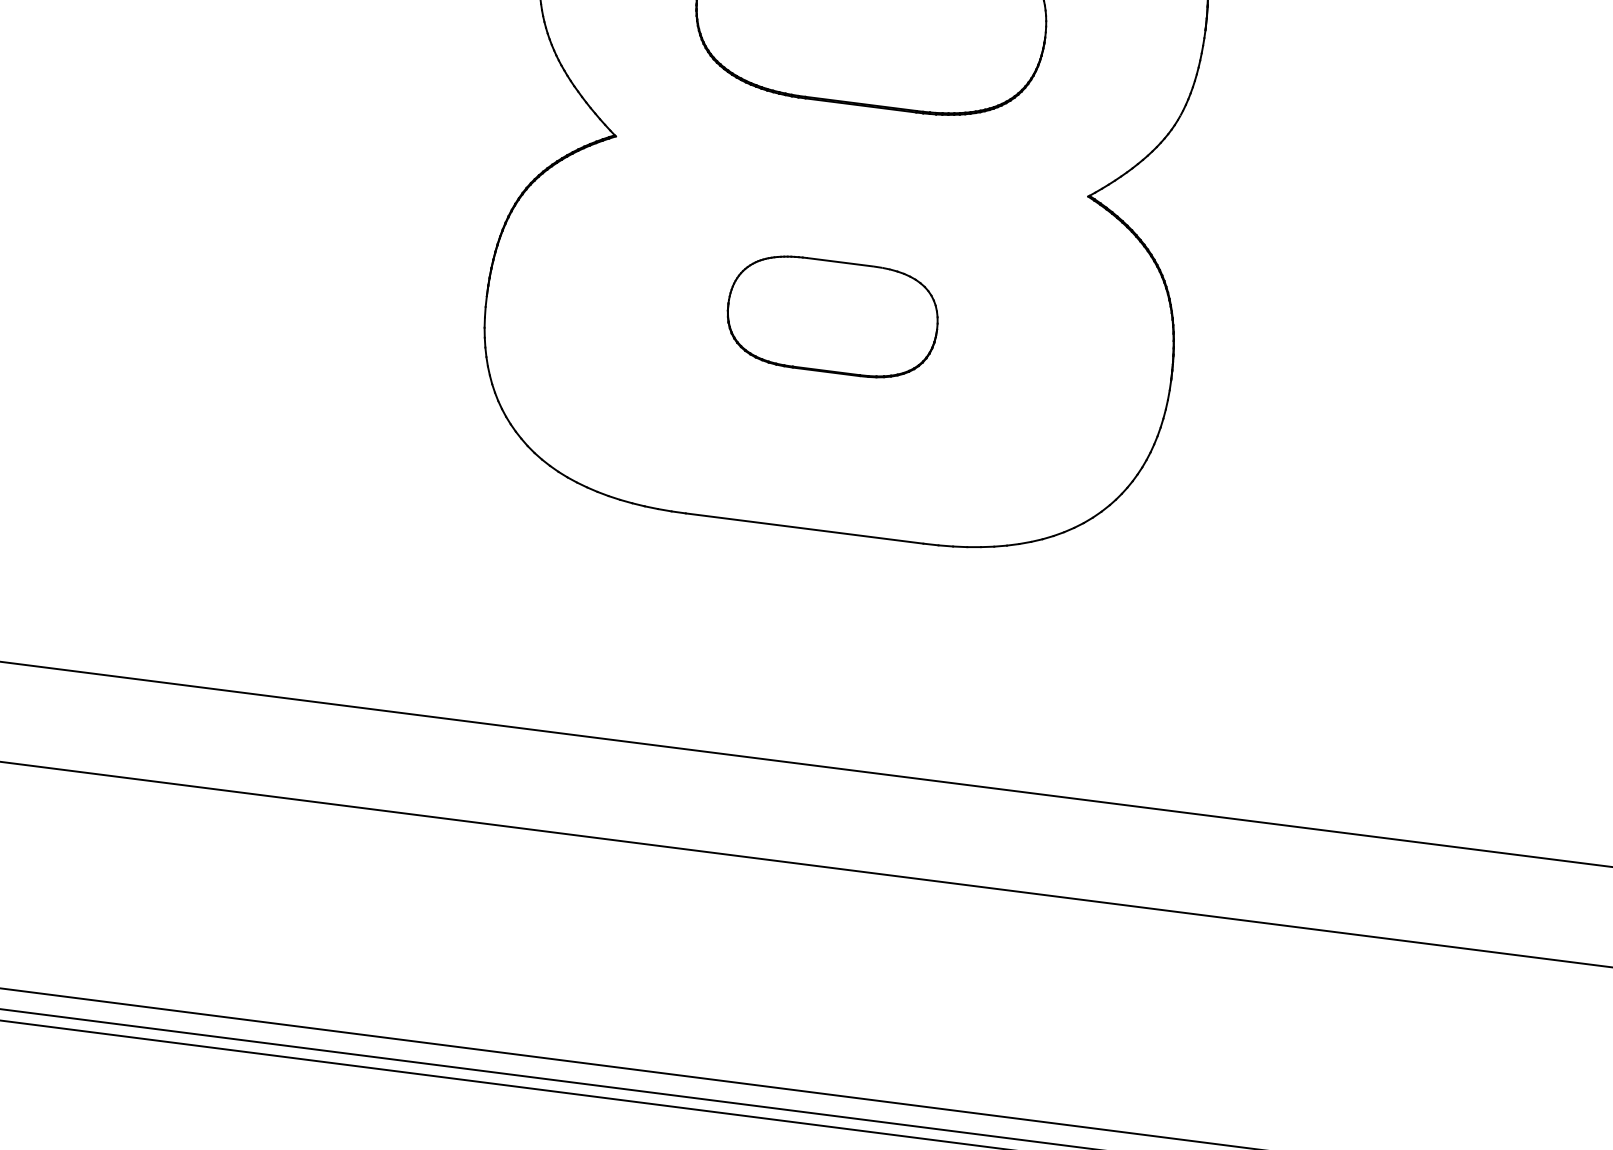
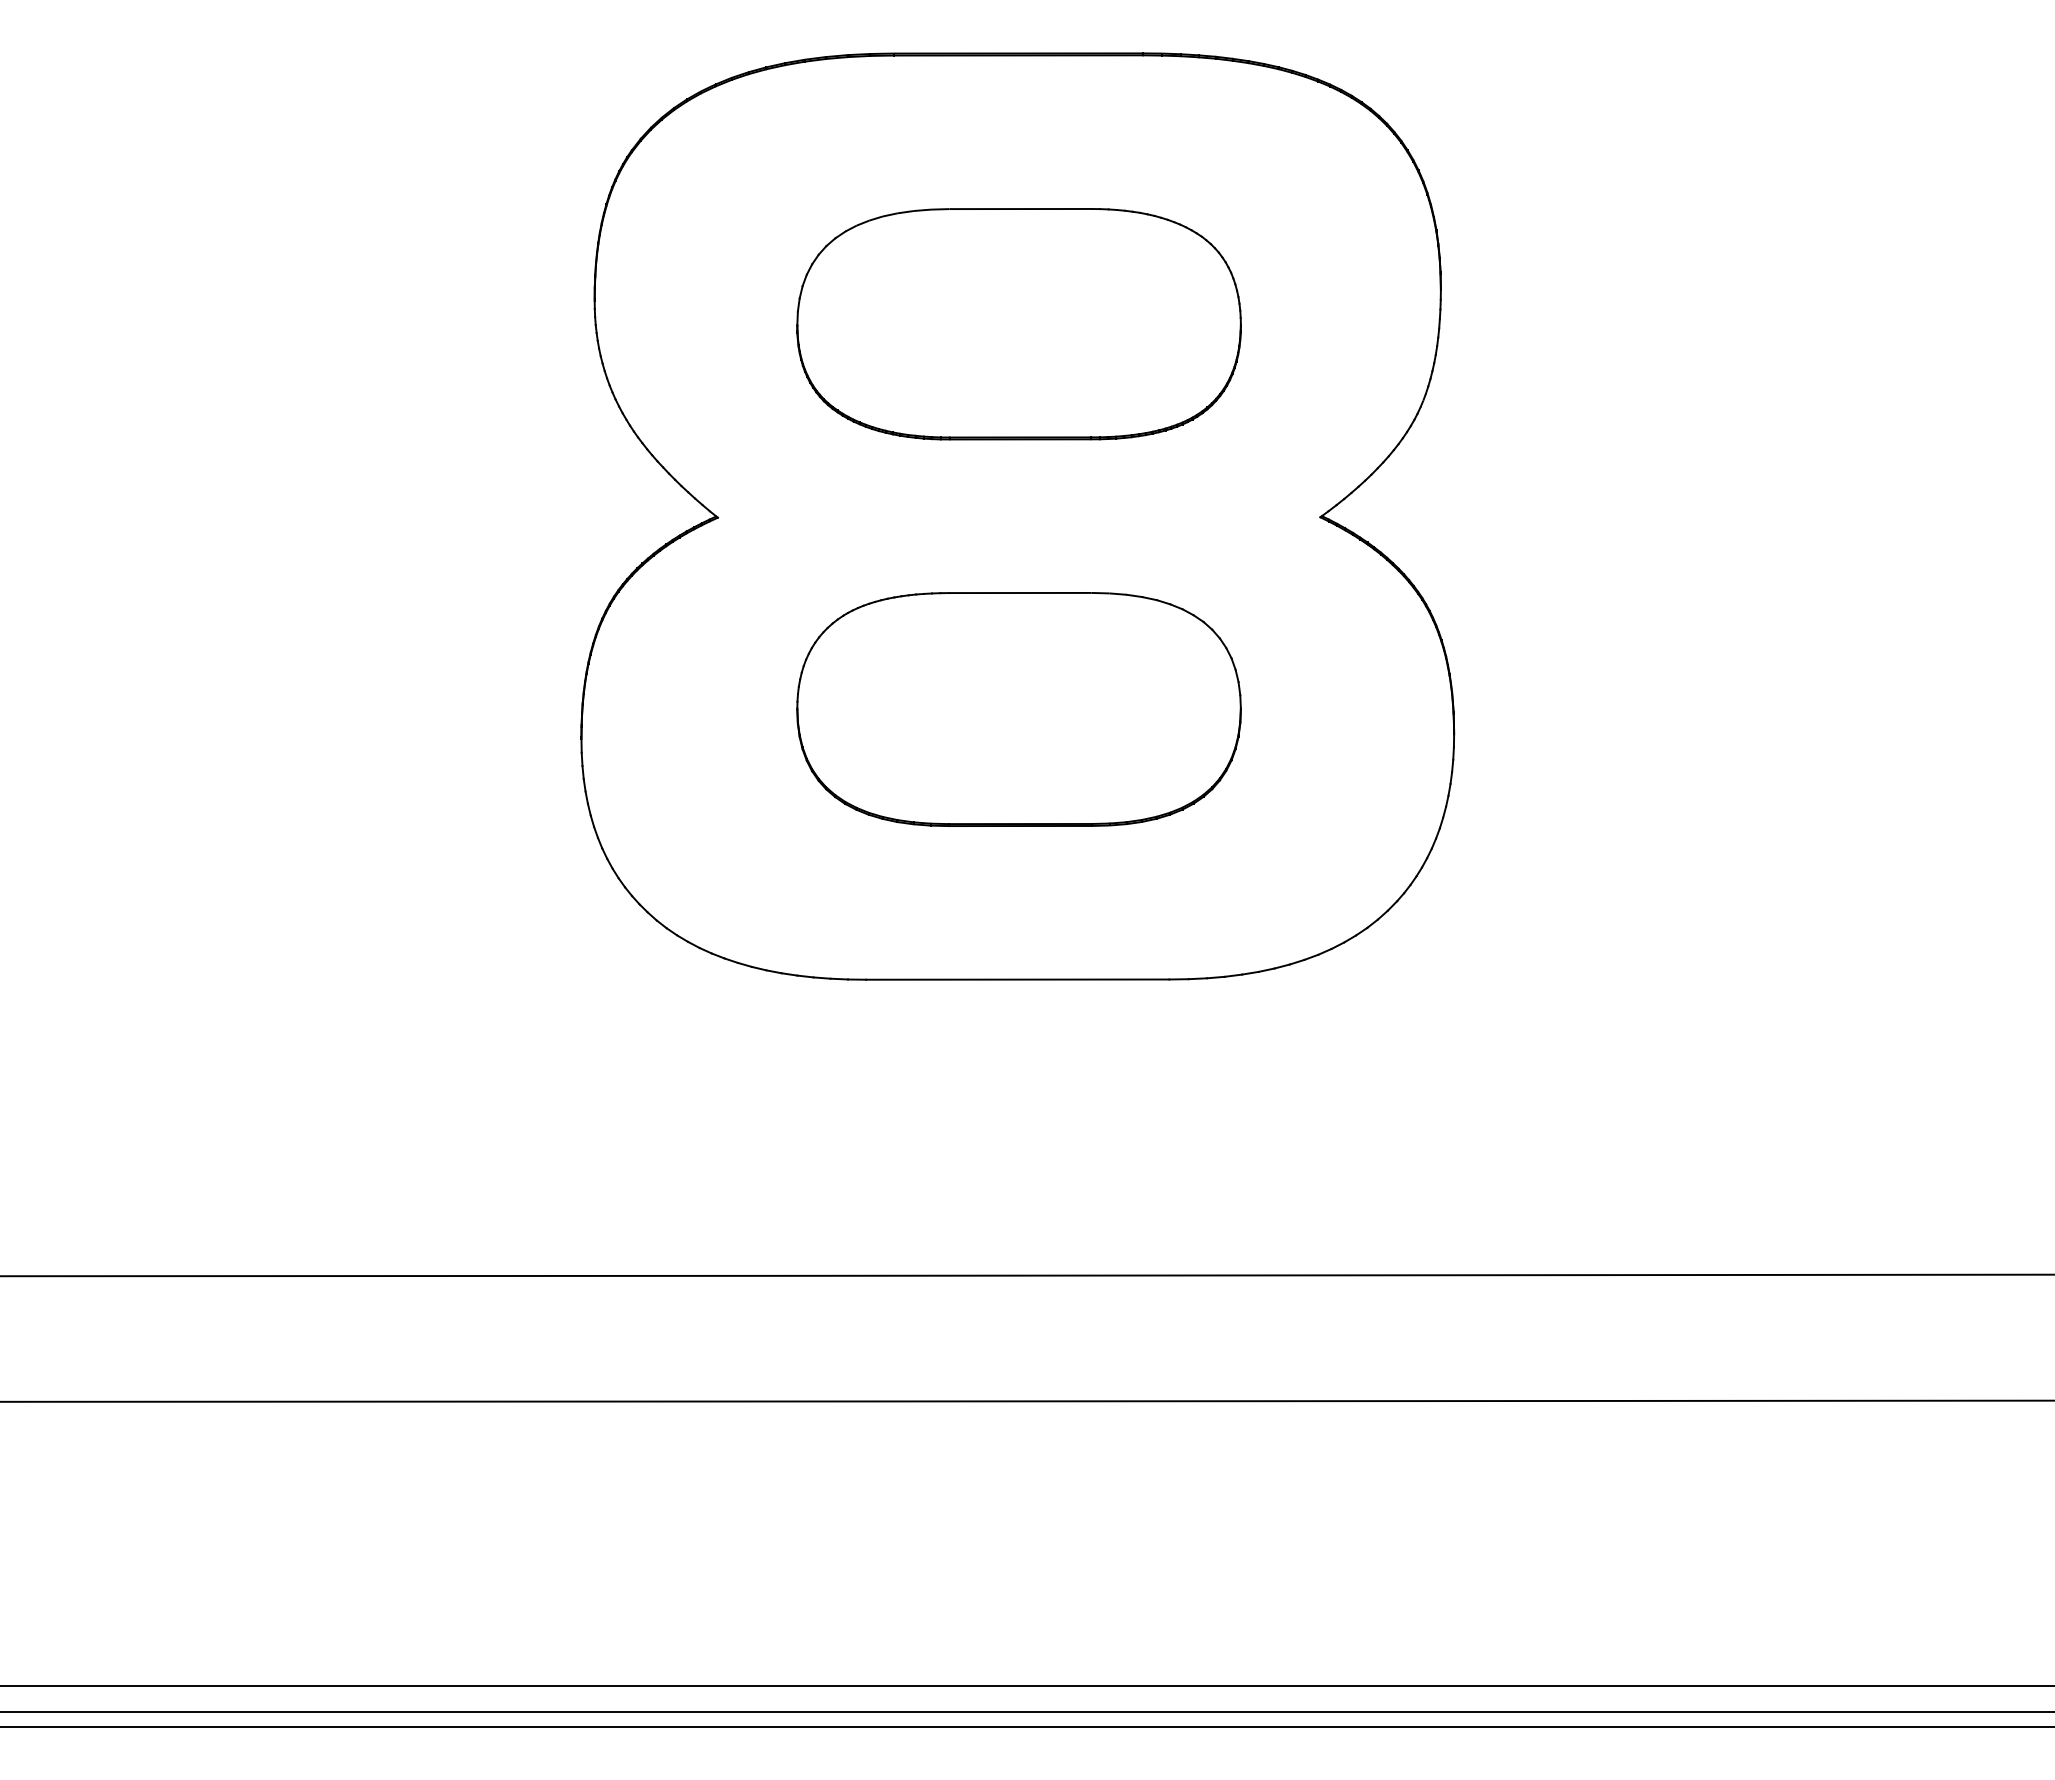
part: (832, 316) -> (1018, 709), size x1.67

